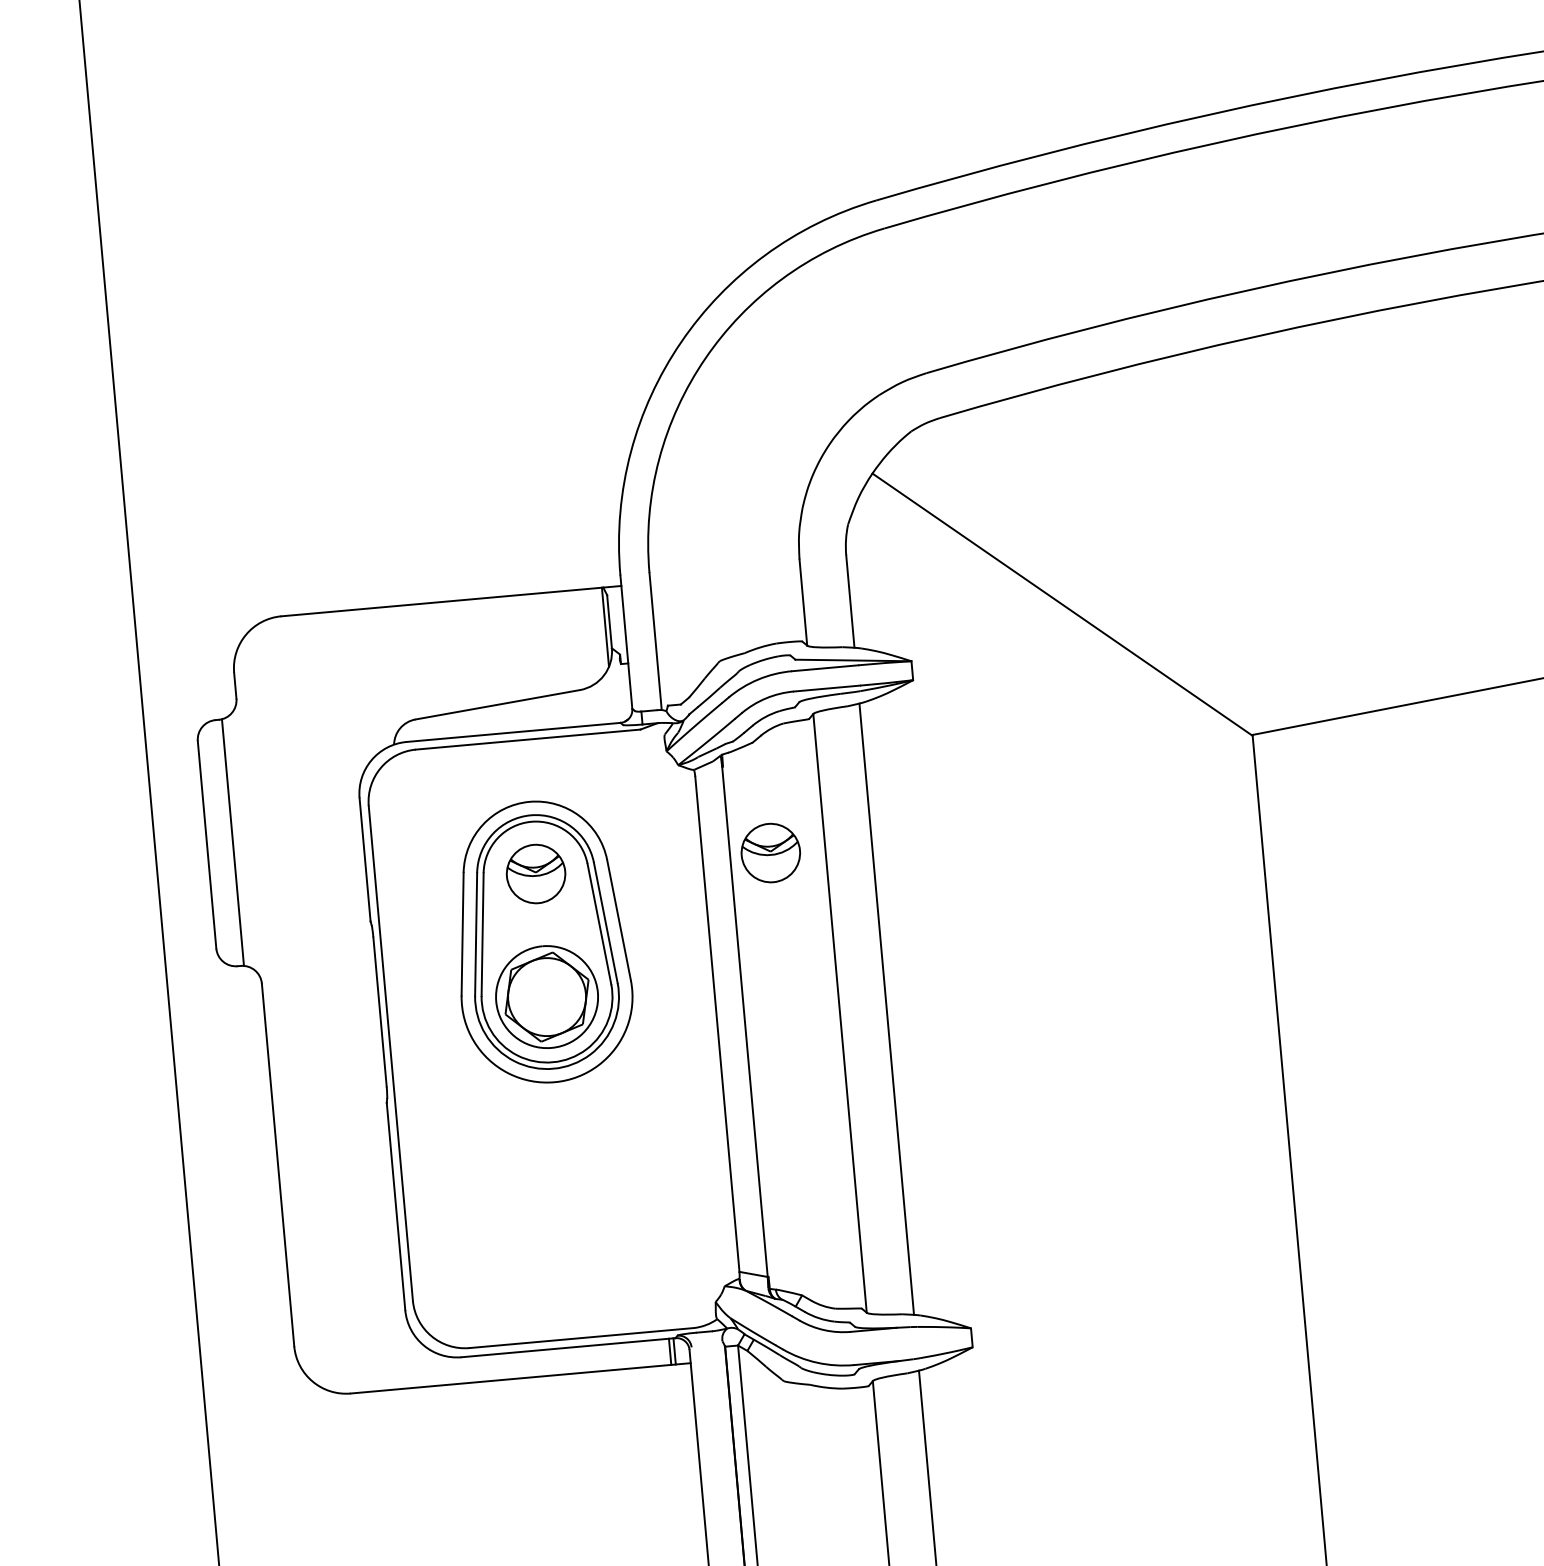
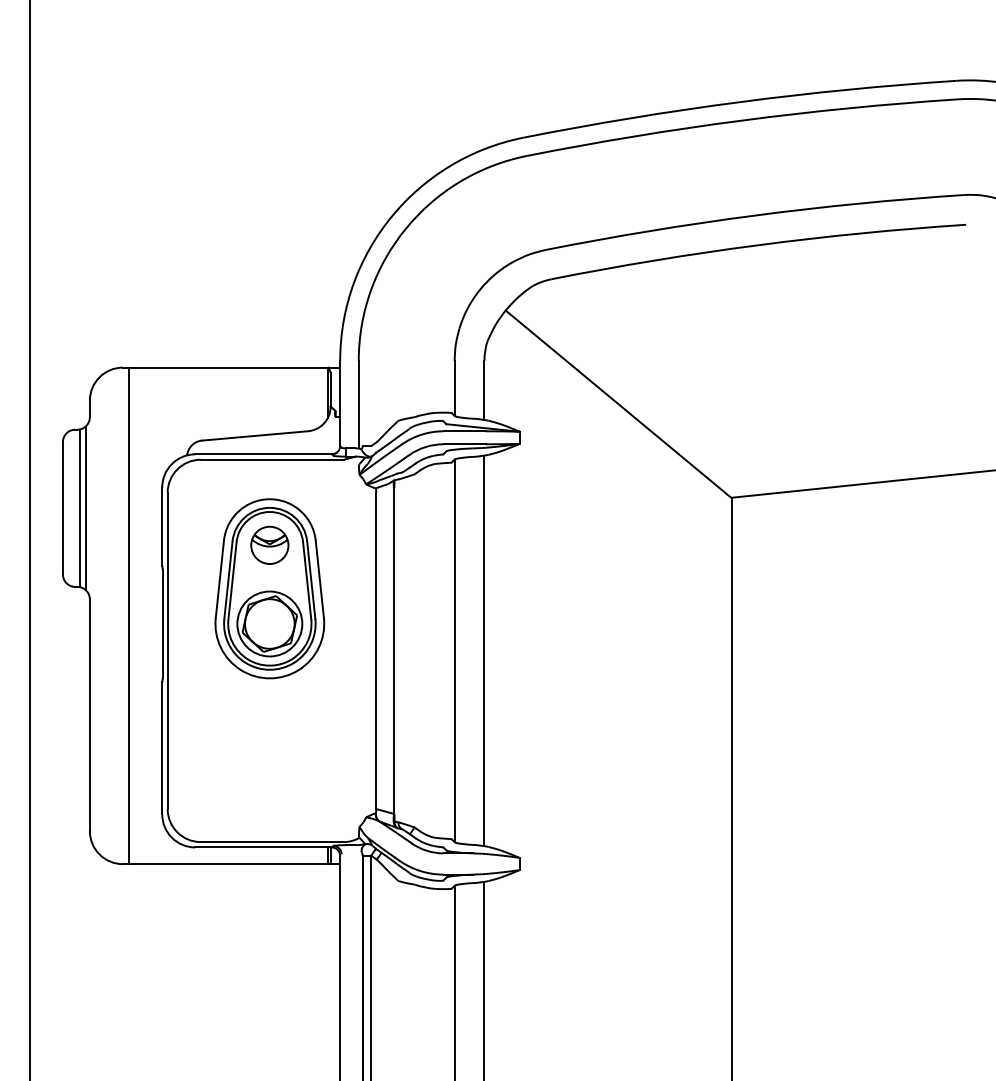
line: (242, 840) -> (85, 507), added
part: (770, 851) -> (419, 544), removed
line: (326, 1003) -> (129, 615), added

